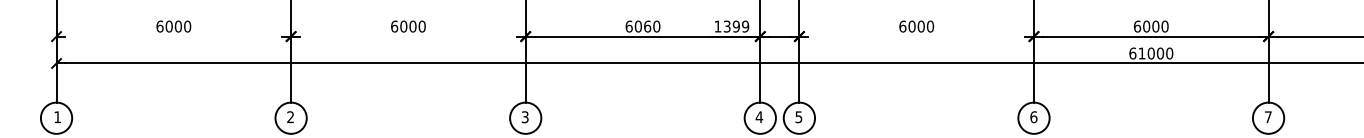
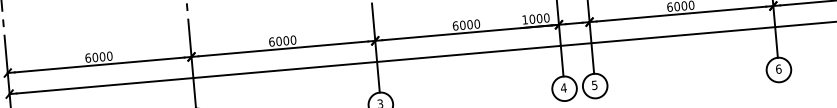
text: (647, 26) -> (469, 24), 6060 -> 6000
text: (736, 26) -> (539, 18), 1399 -> 1000
line: (173, 36) -> (99, 64), added
line: (408, 36) -> (283, 48), added
line: (916, 36) -> (681, 14), added

